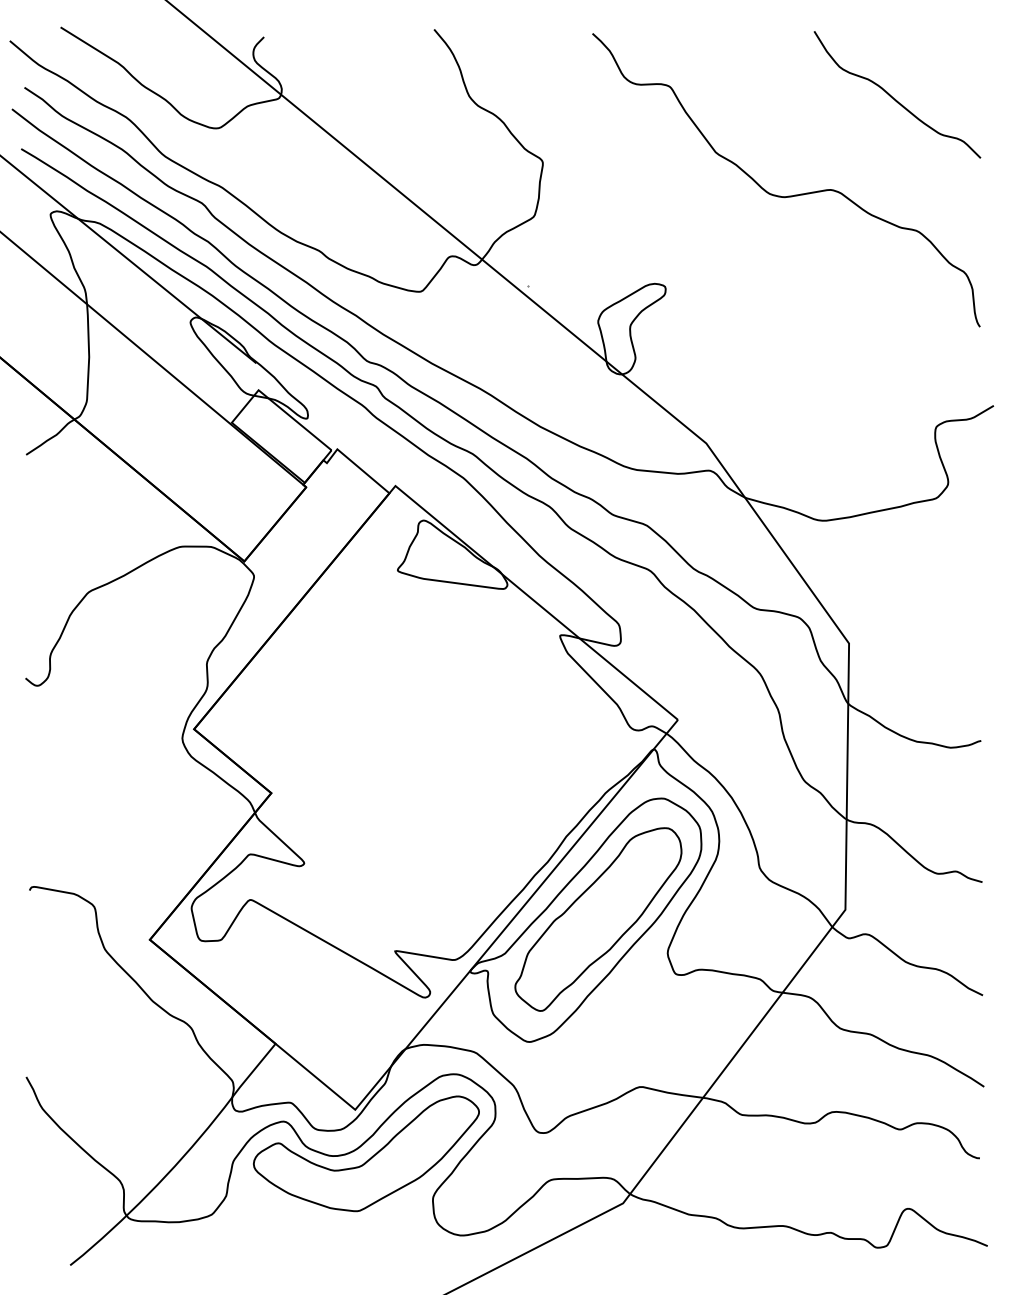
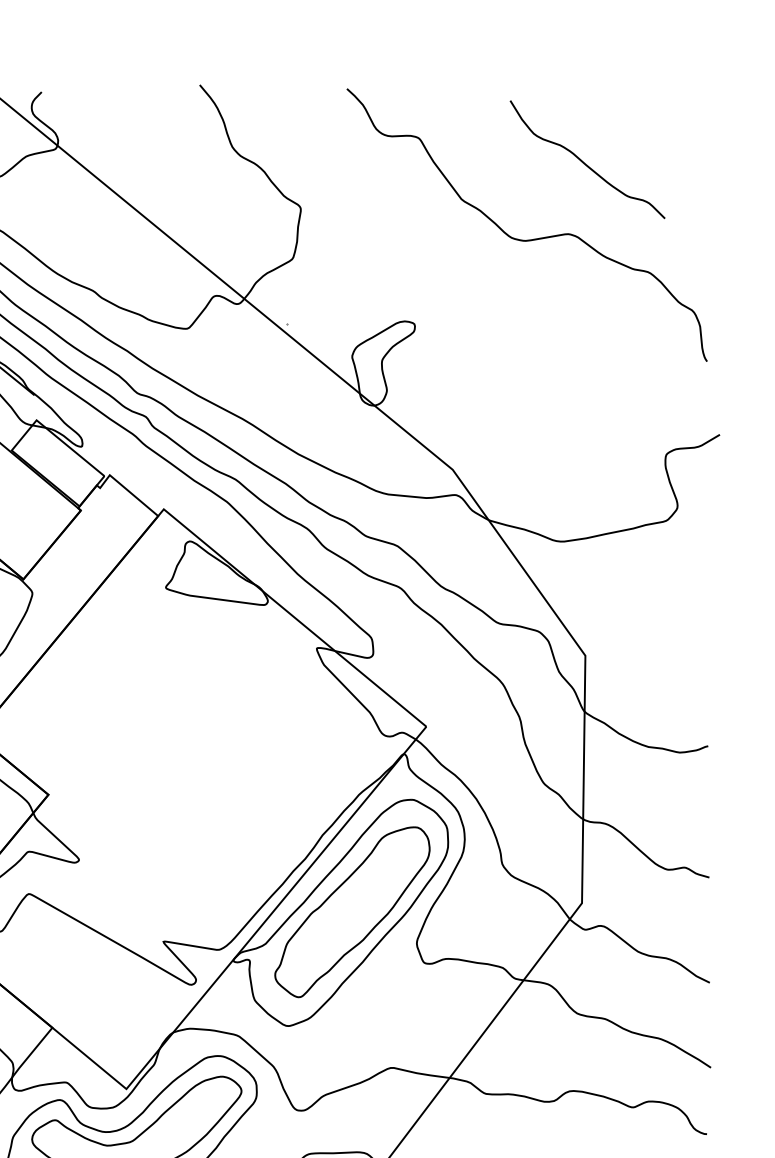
curve: (895, 98) -> (585, 163), moved

